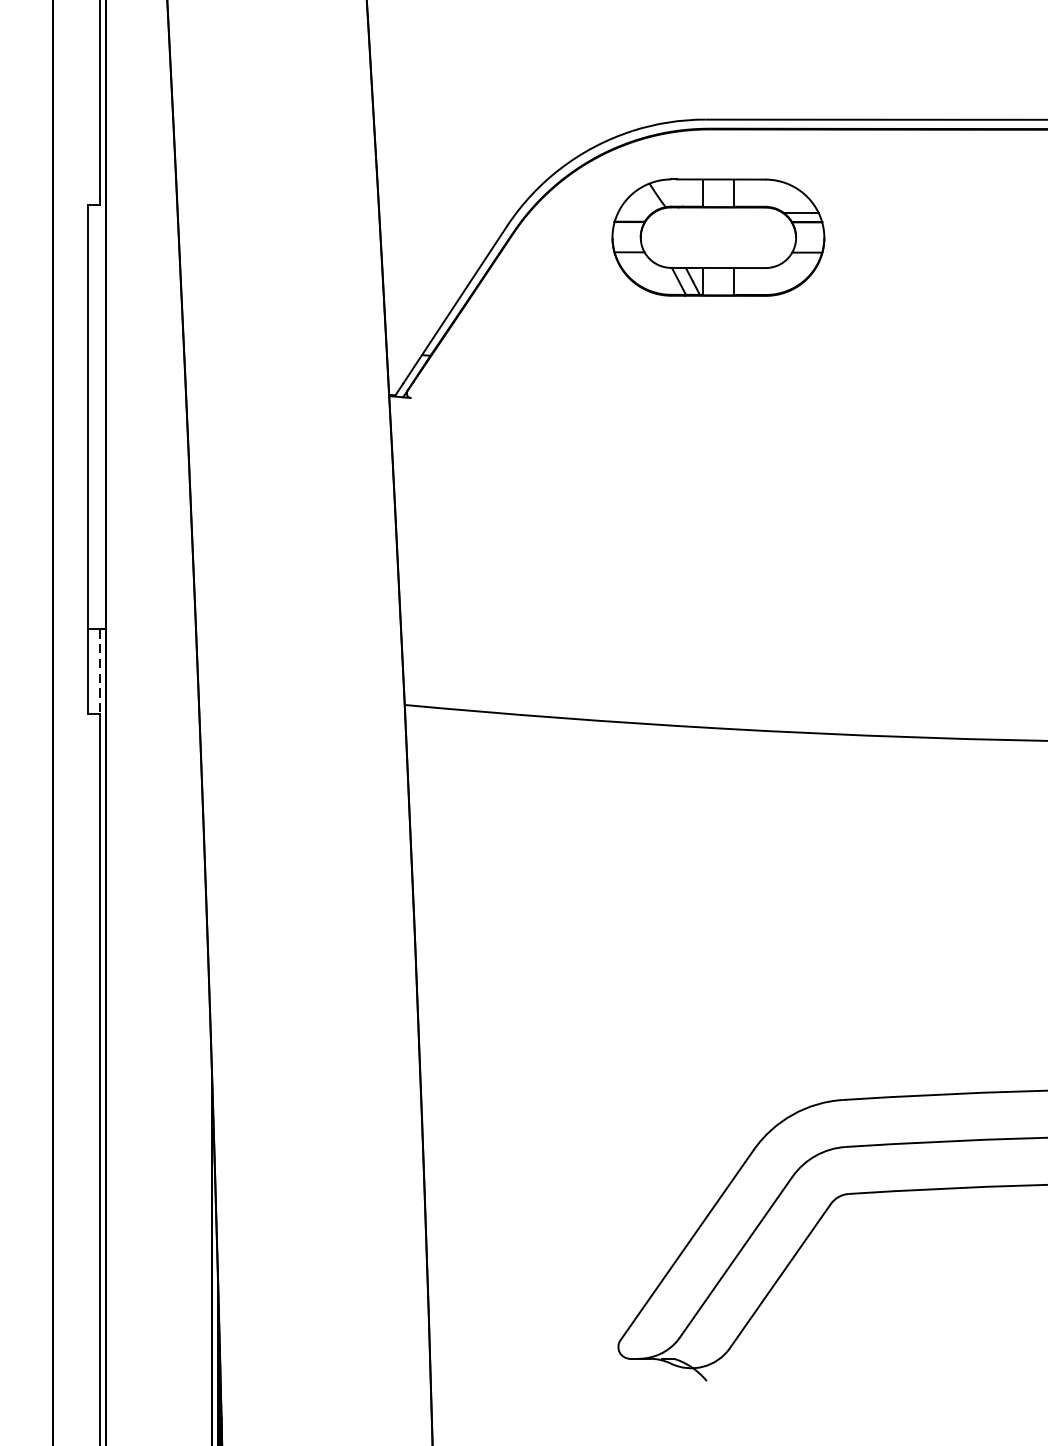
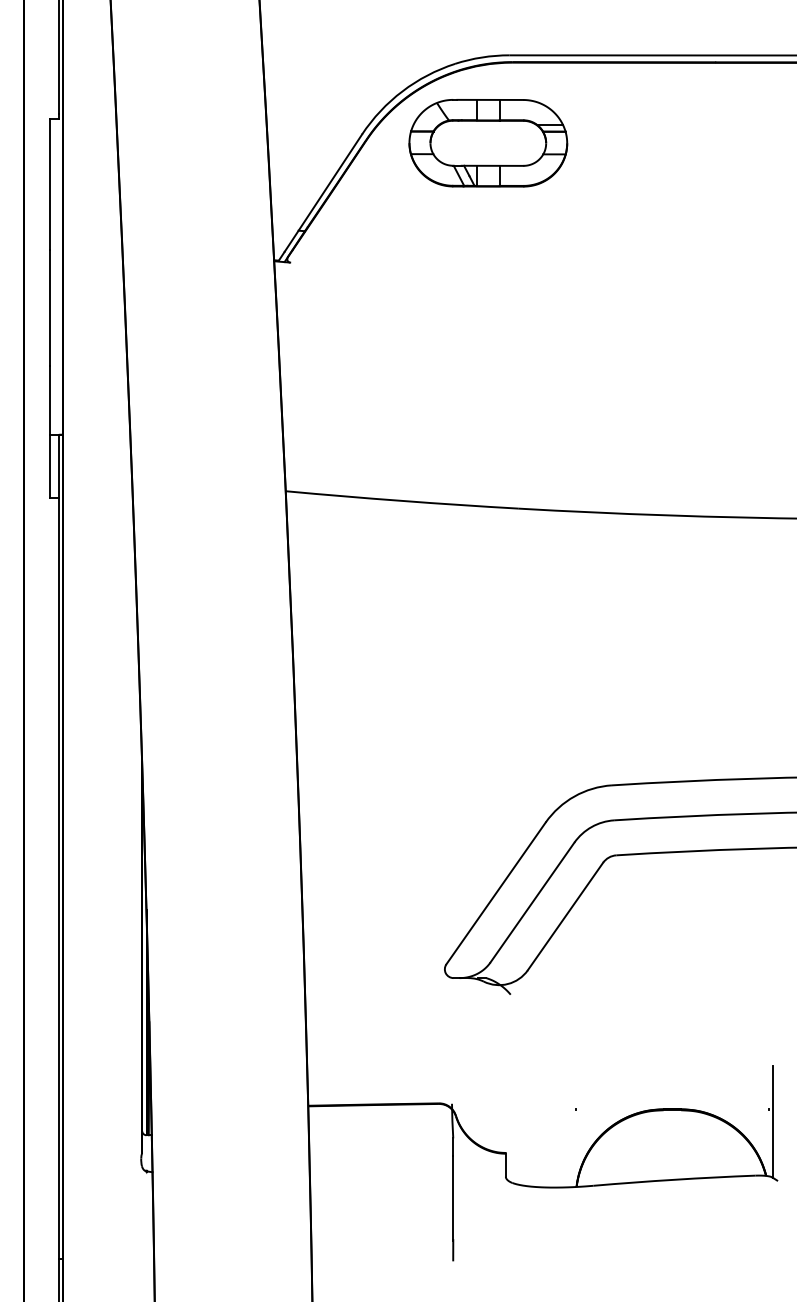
part: (718, 238) -> (488, 143), moved
line: (99, 671) -> (58, 466), dashed -> solid

